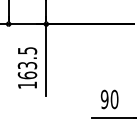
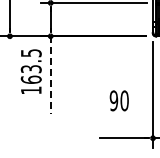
line: (46, 60) -> (50, 75), solid -> dashed
text: (26, 67) -> (30, 71), moved
text: (108, 99) -> (118, 100), moved

